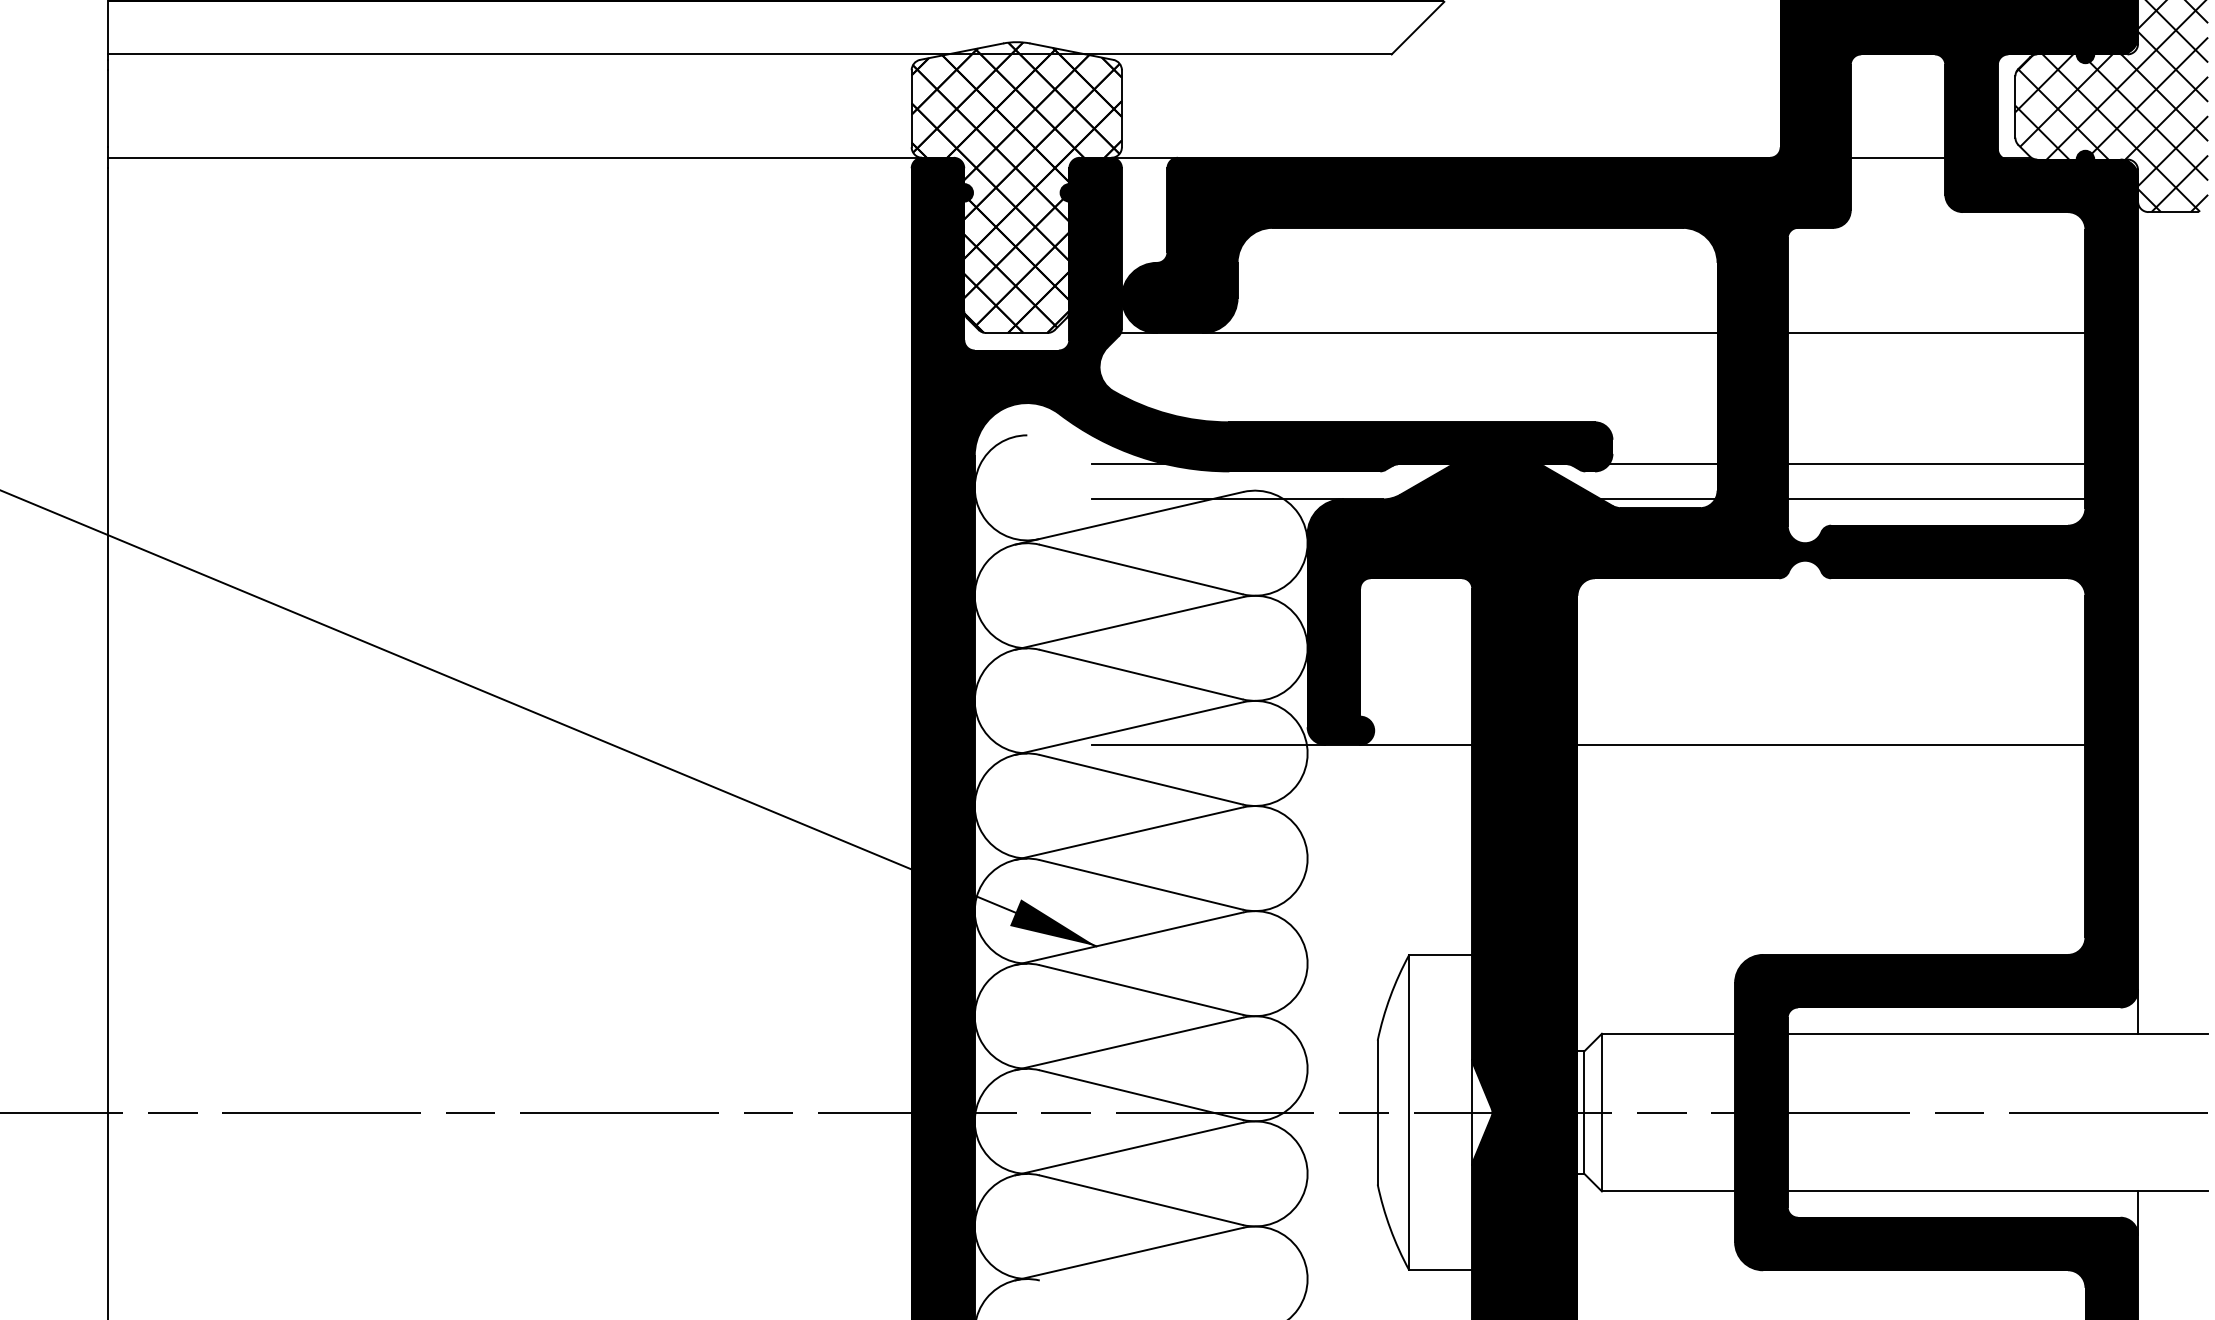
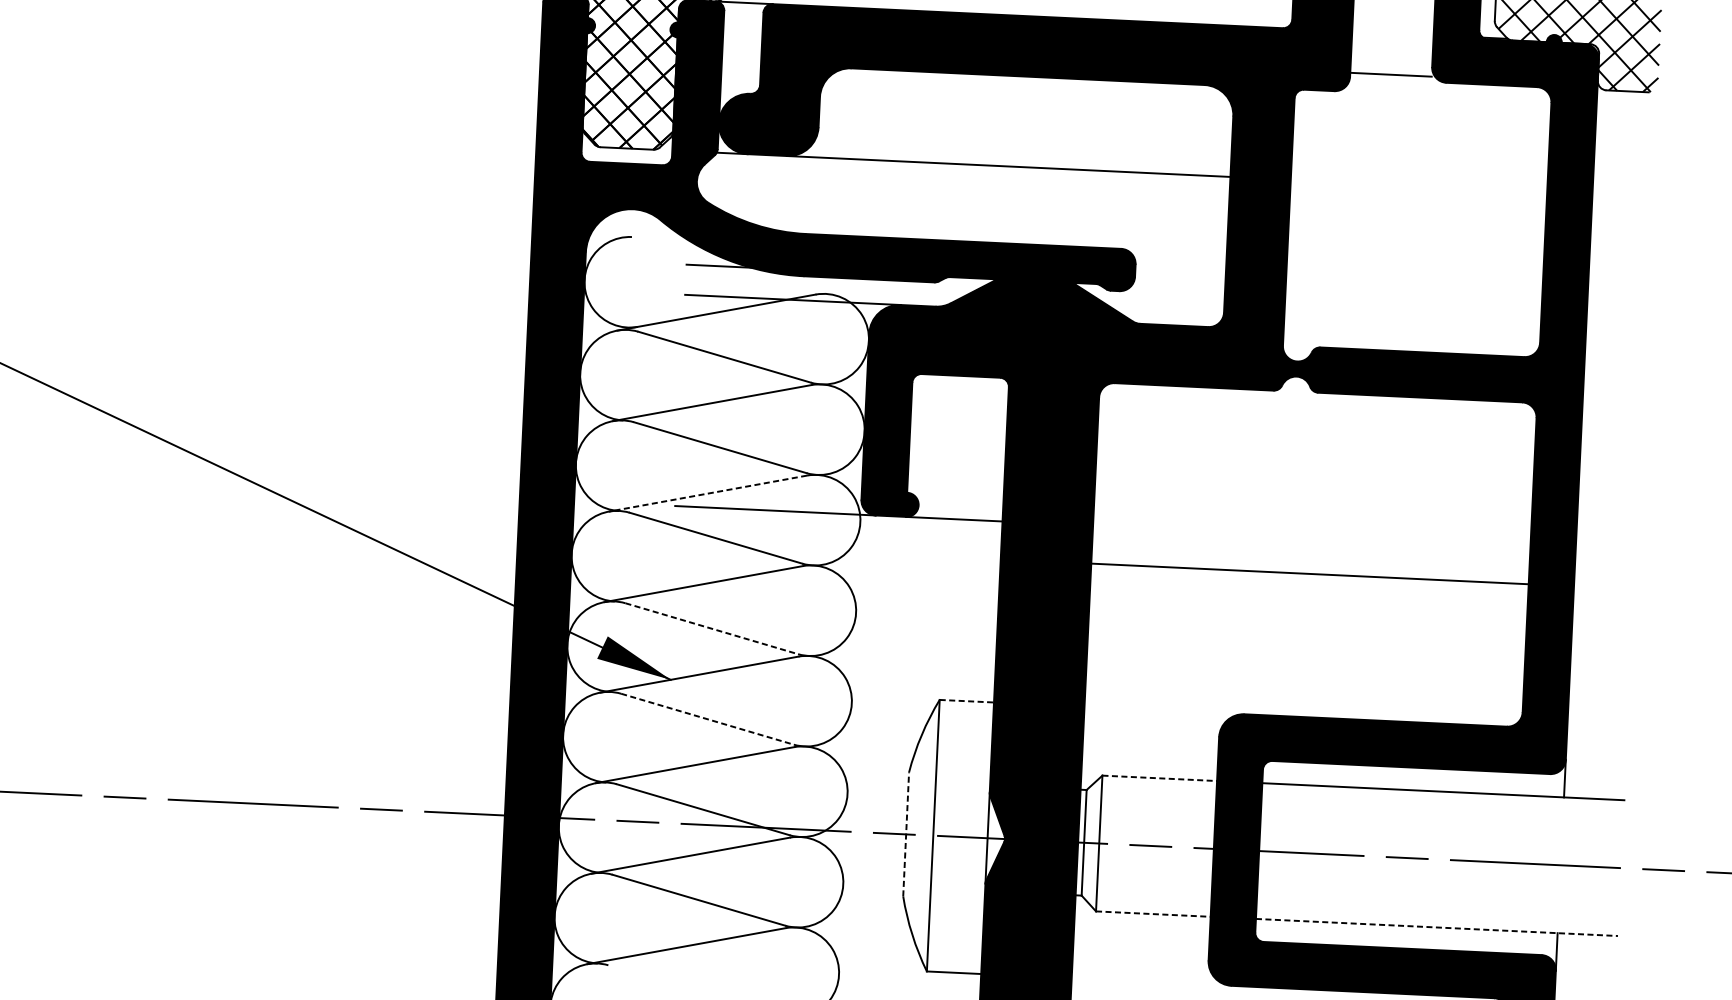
line: (1897, 157) -> (1390, 74), moved
line: (1936, 332) -> (1418, 185), removed
line: (1662, 464) -> (1177, 287), removed
line: (1936, 464) -> (1413, 299), removed
line: (1658, 499) -> (1172, 317), removed
line: (1936, 499) -> (1412, 329), removed
line: (1129, 728) -> (708, 493), solid -> dashed
line: (1831, 744) -> (1310, 573), moved
line: (1141, 884) -> (712, 628), solid -> dashed
line: (1440, 954) -> (966, 700), solid -> dashed
line: (1141, 990) -> (707, 719), solid -> dashed
line: (1668, 1033) -> (1159, 778), solid -> dashed
line: (1377, 1112) -> (905, 834), solid -> dashed
line: (1668, 1191) -> (1153, 914), solid -> dashed
line: (1998, 1191) -> (1437, 927), solid -> dashed

